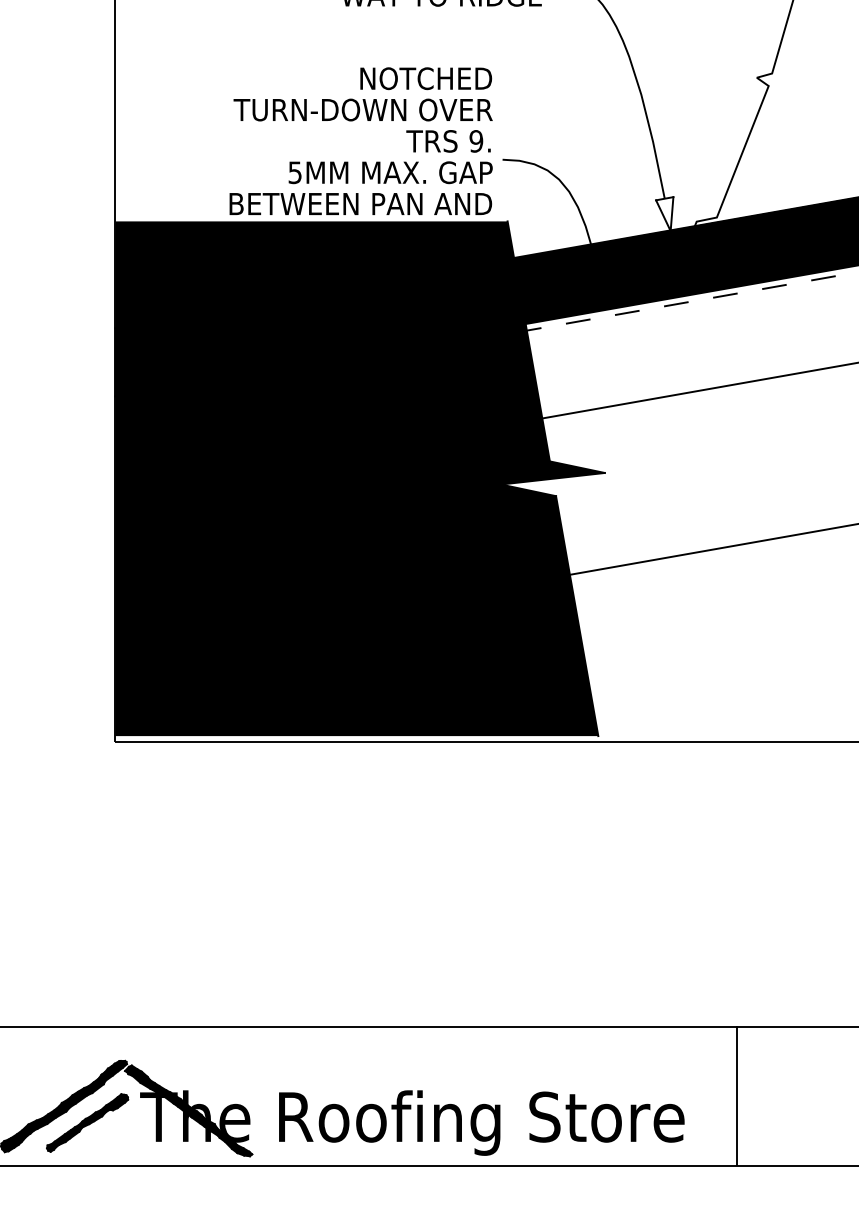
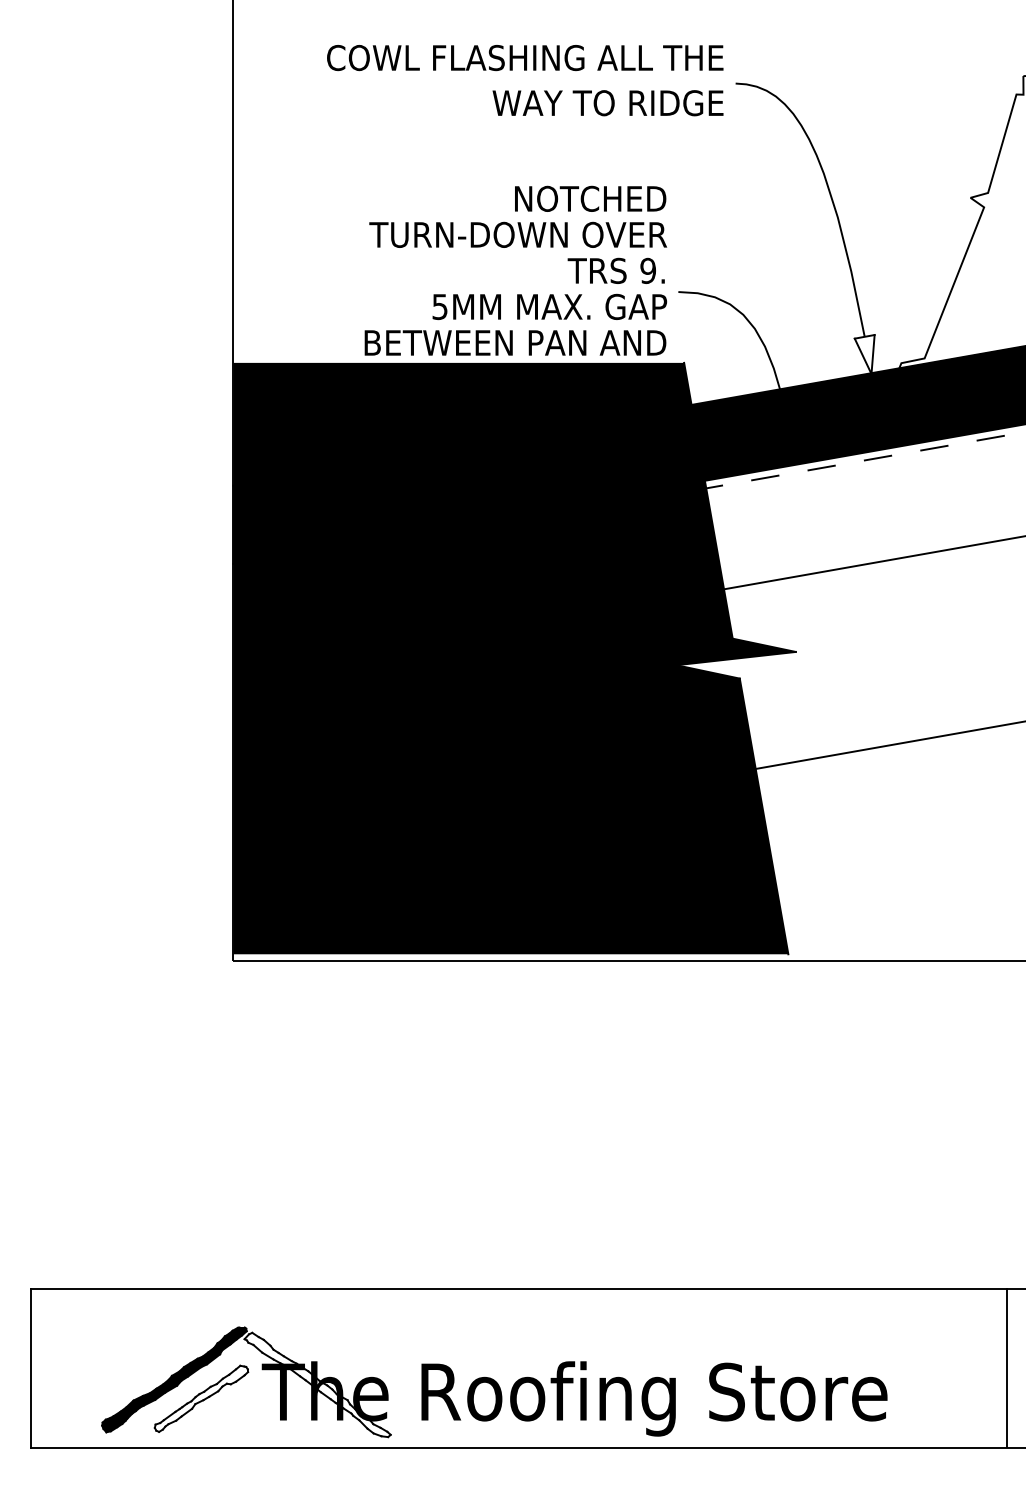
line: (736, 1095) -> (1006, 1367), moved
fill: (188, 1110) -> (317, 1384), removed
fill: (87, 1122) -> (201, 1398), removed

